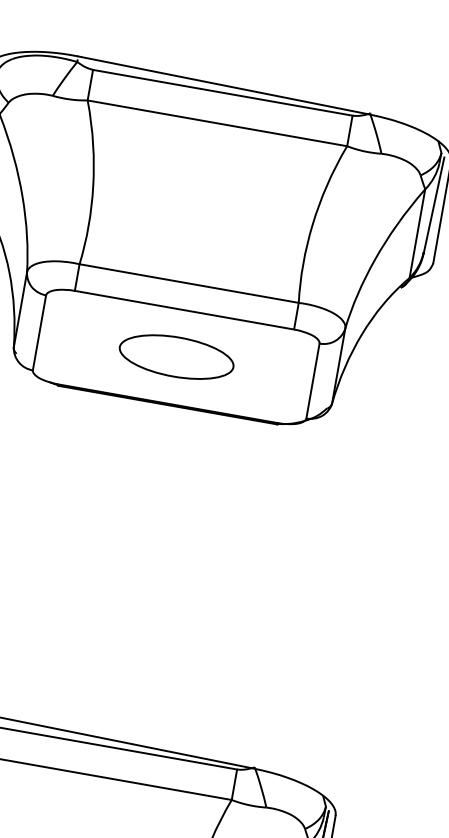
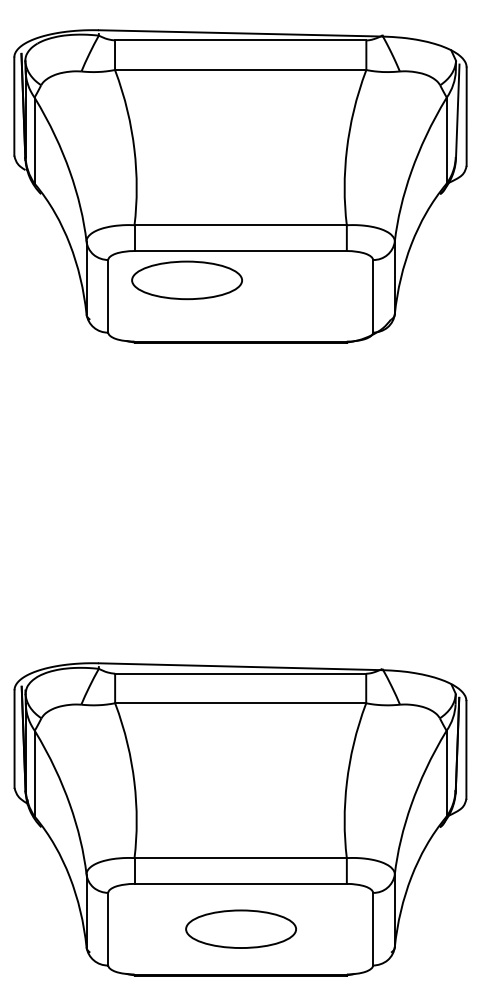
part: (176, 357) -> (186, 280), moved

